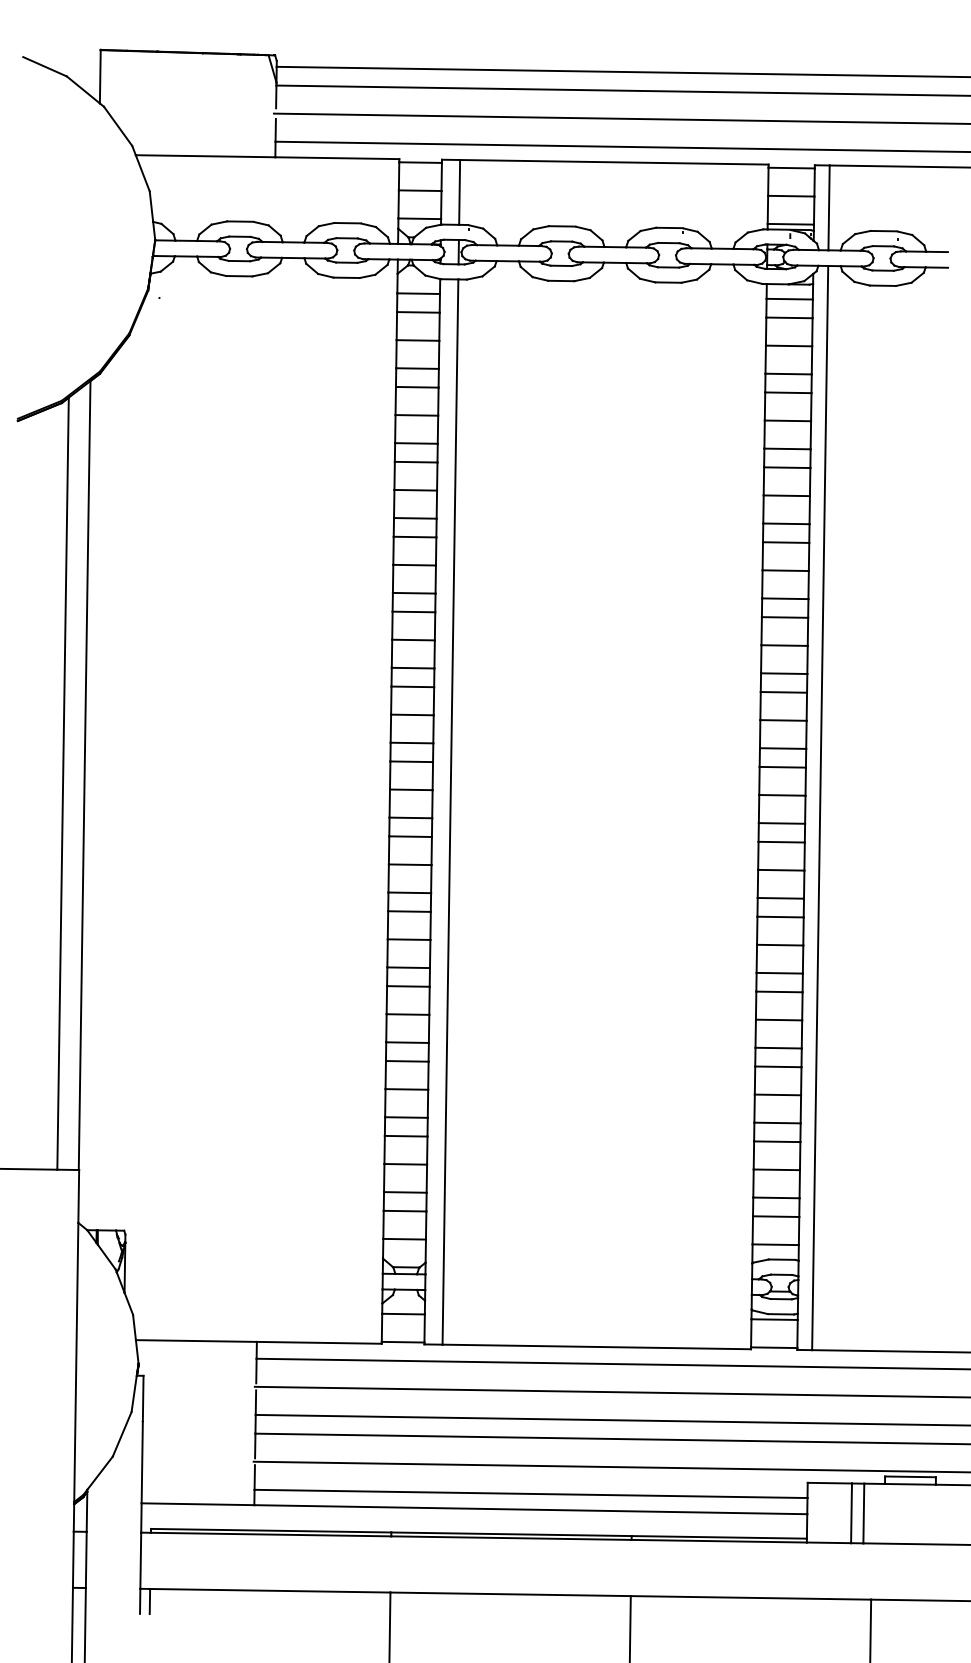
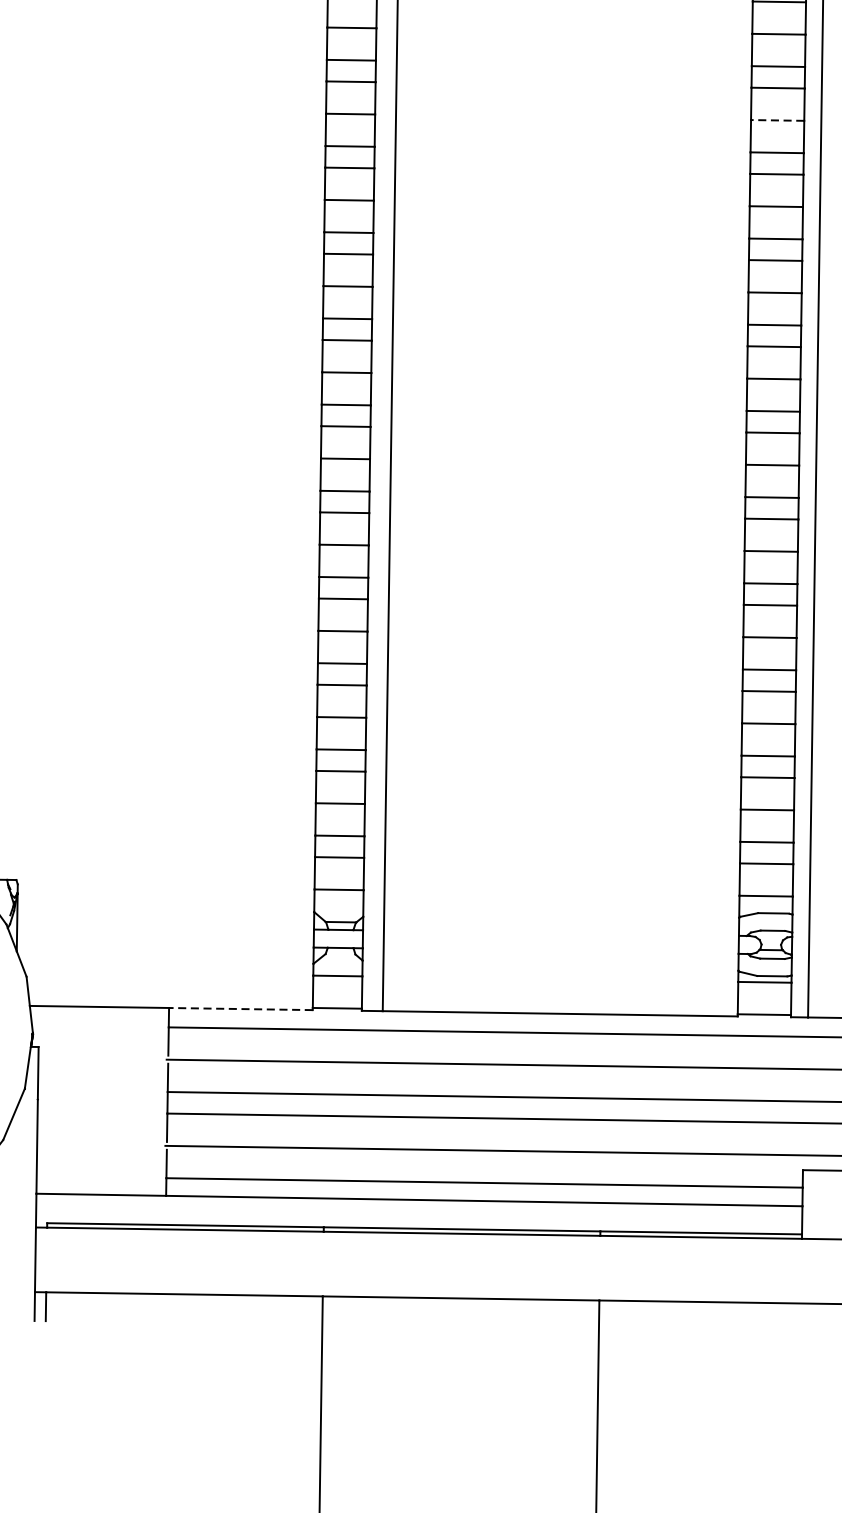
line: (785, 570) -> (777, 120), solid -> dashed
line: (318, 1342) -> (239, 1008), solid -> dashed

